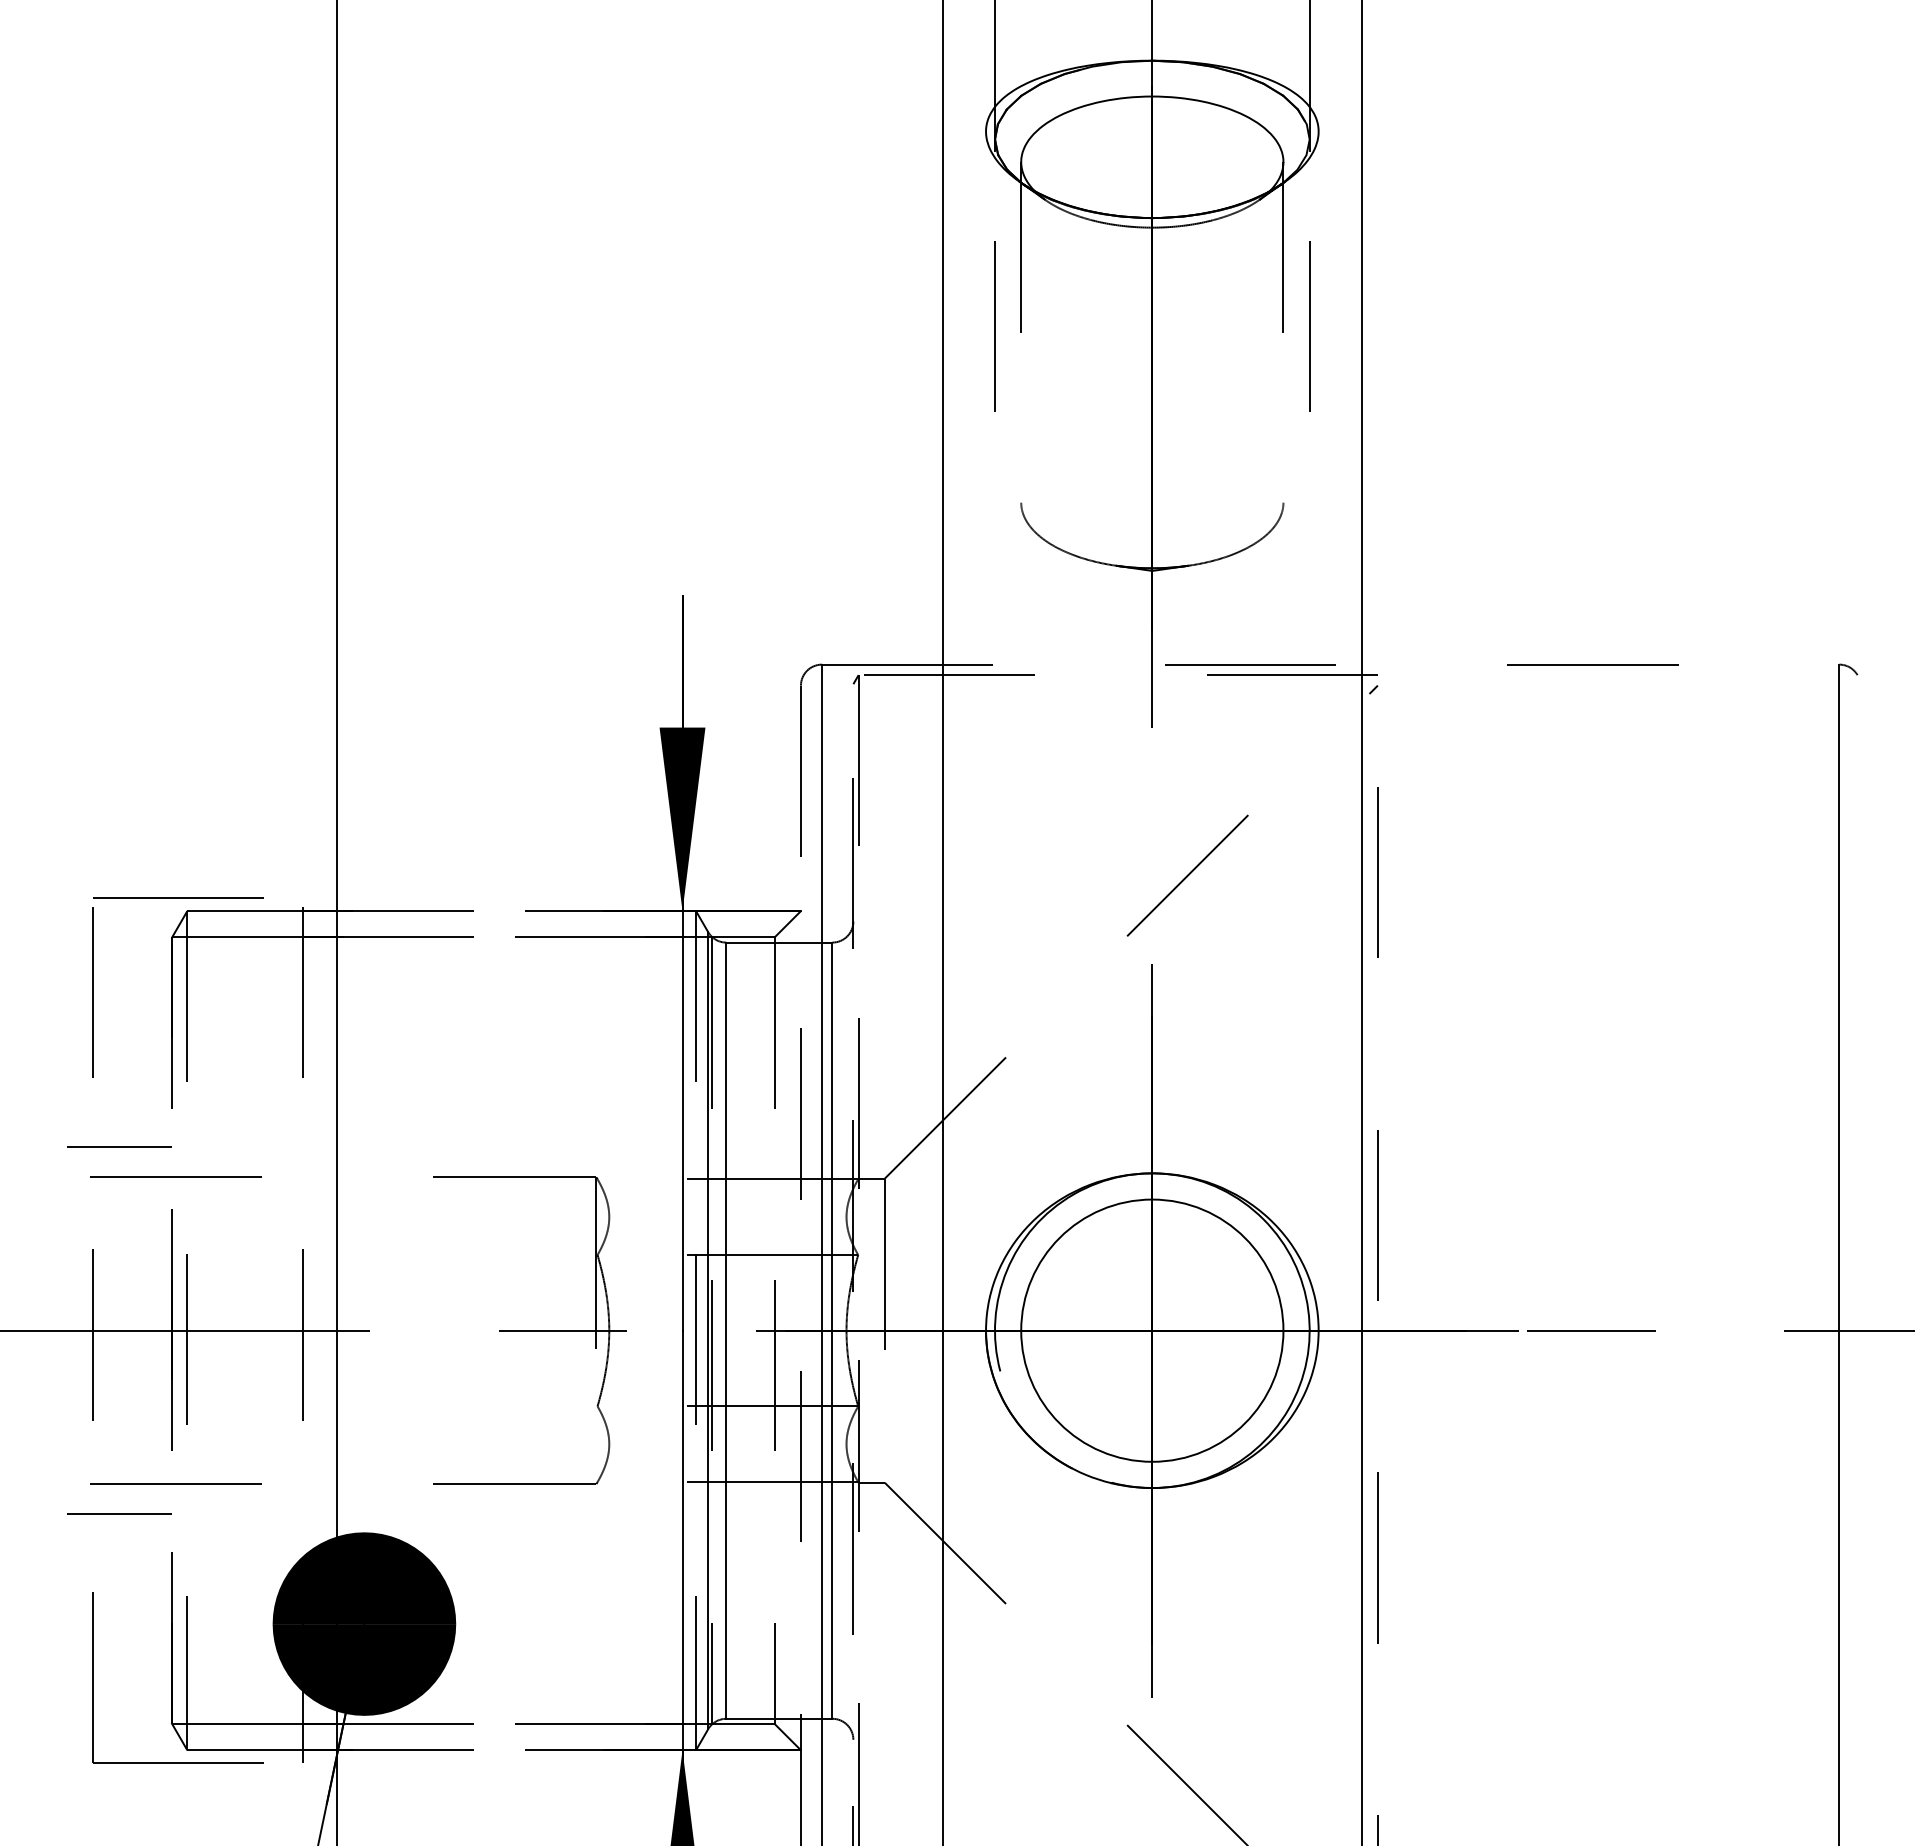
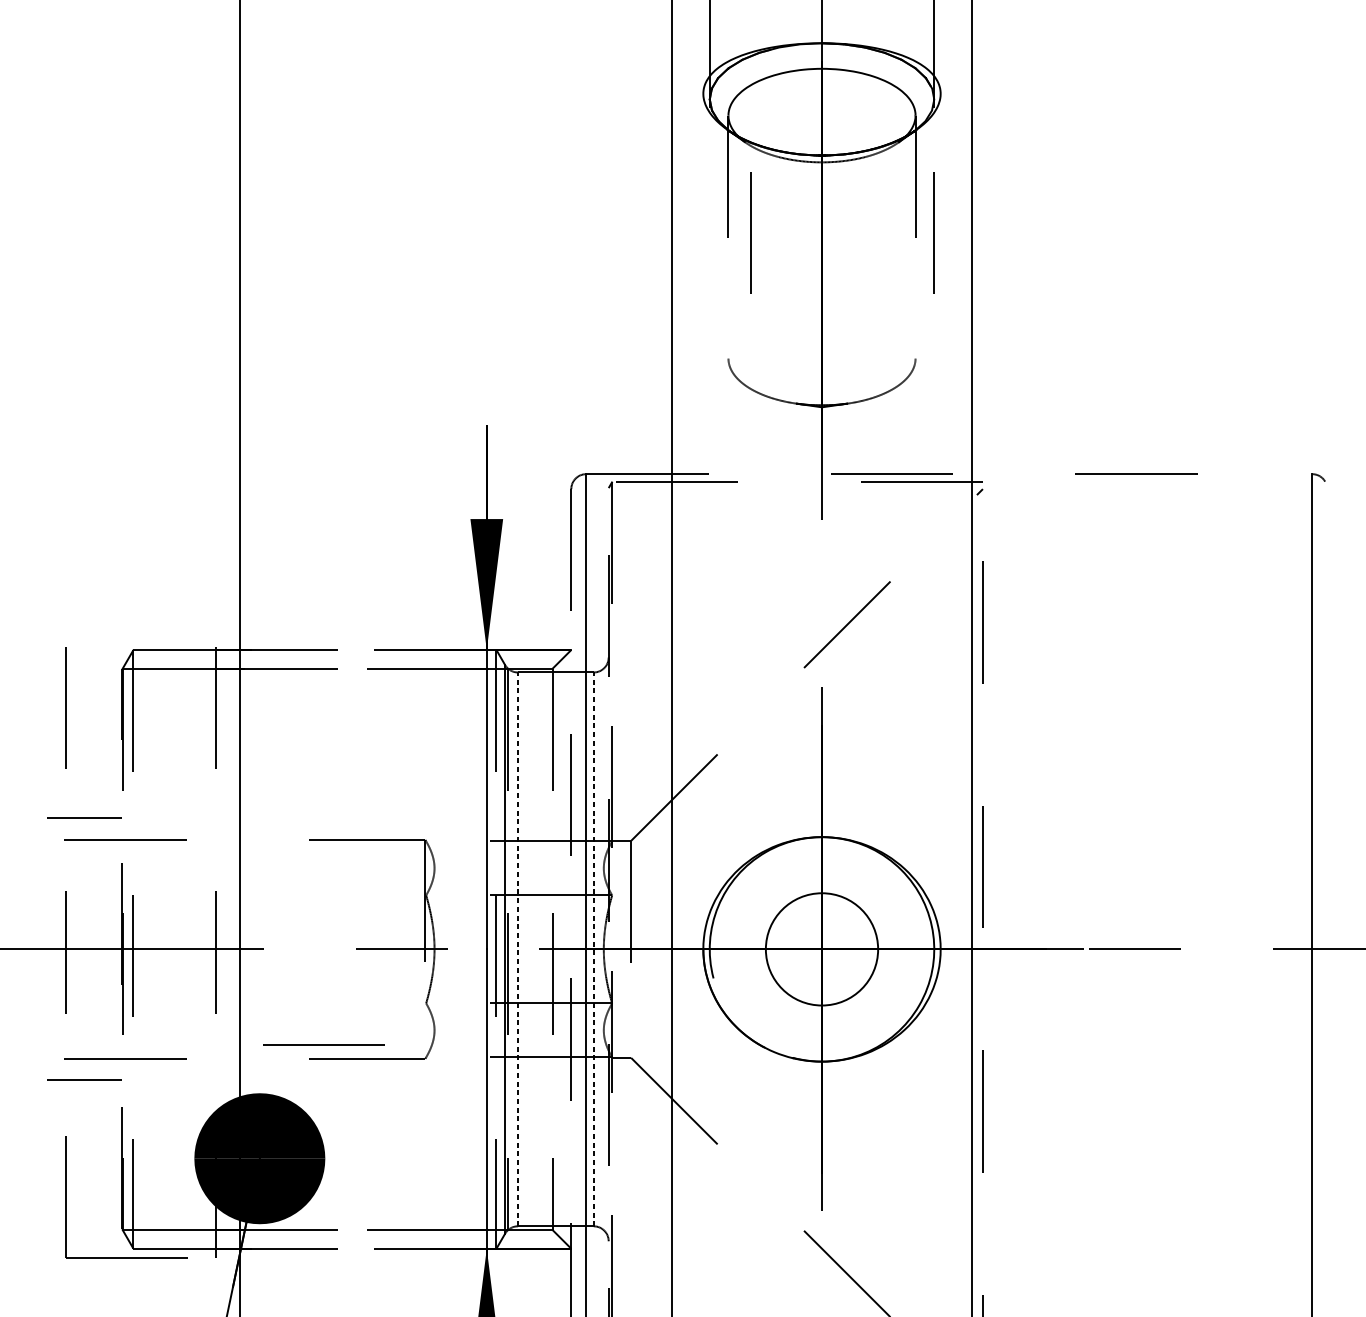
line: (994, 326) -> (750, 232), moved
line: (178, 897) -> (324, 1044), moved
line: (726, 1330) -> (518, 949), solid -> dashed
line: (832, 1330) -> (593, 949), solid -> dashed
circle: (1152, 1330) -> (822, 949), size x0.6

